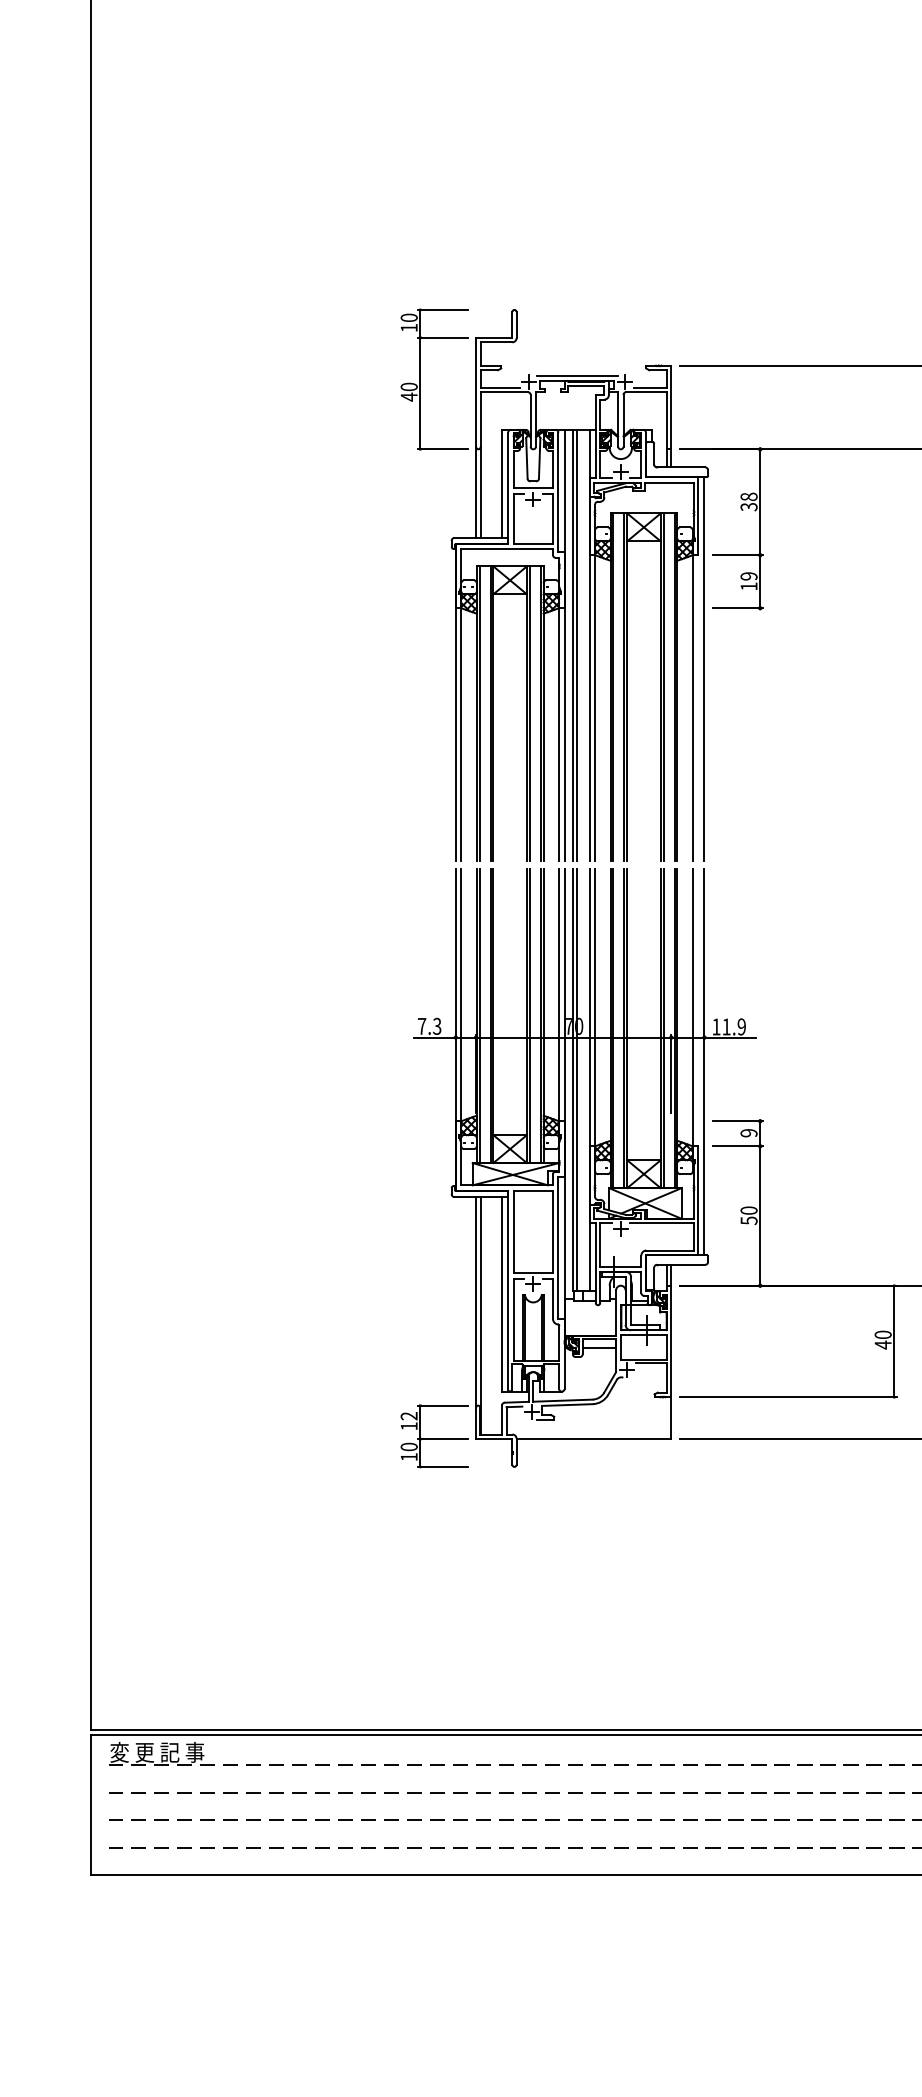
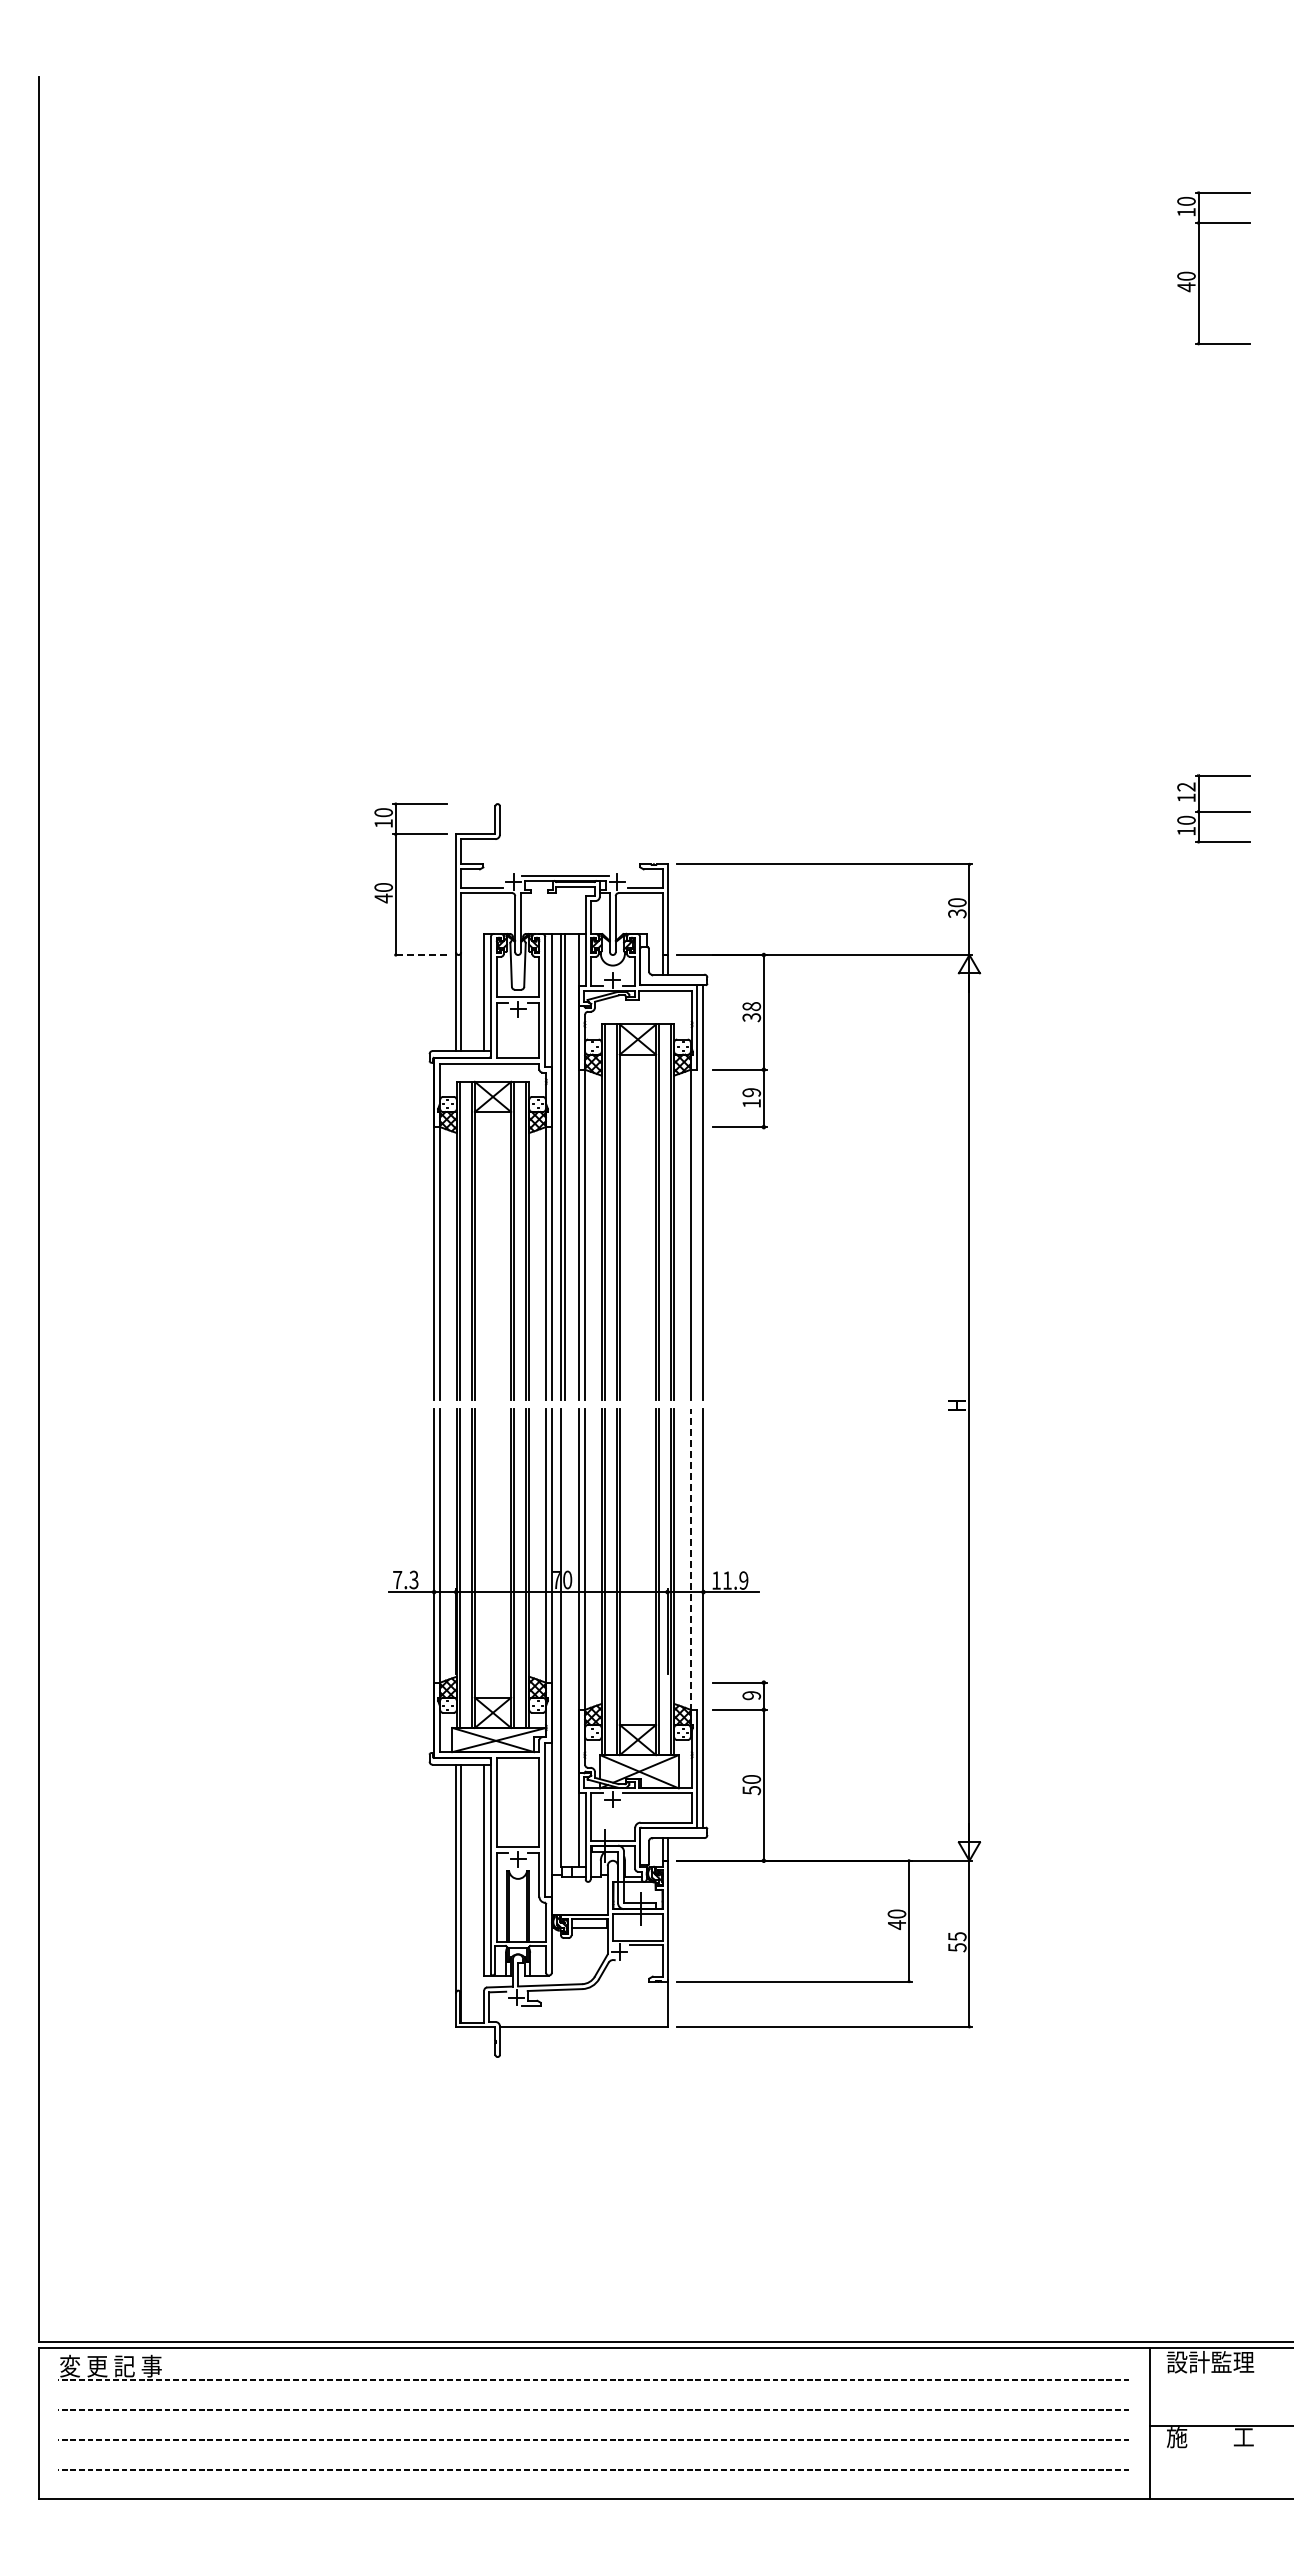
line: (442, 449) -> (419, 955), solid -> dashed
line: (692, 1008) -> (690, 1560), solid -> dashed
line: (577, 1079) -> (565, 1637), removed
part: (433, 1435) -> (410, 2023), removed

